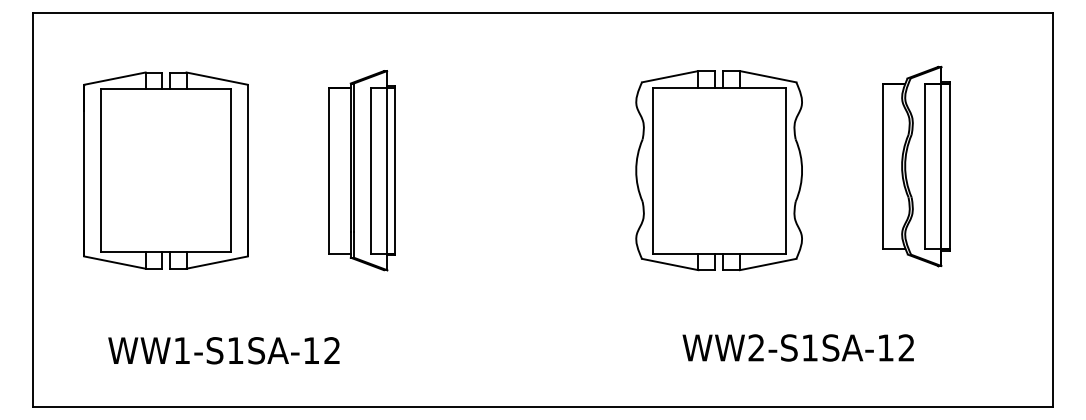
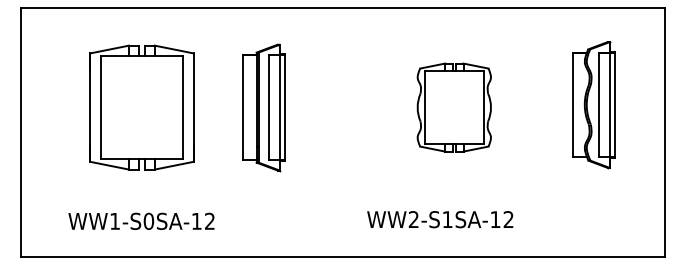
part: (915, 167) -> (593, 105), moved
part: (165, 170) -> (141, 107), moved
part: (361, 170) -> (263, 107), moved
part: (719, 170) -> (454, 107), size x0.7
text: (798, 347) -> (440, 219), moved
text: (235, 349) -> (148, 220), WW1-S1SA-12 -> WW1-S0SA-12

